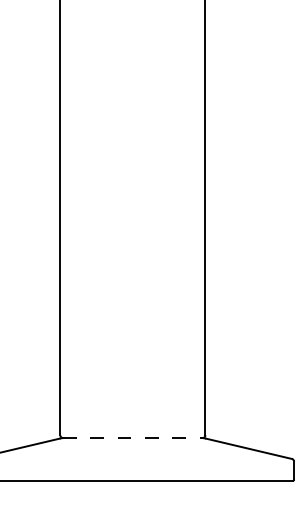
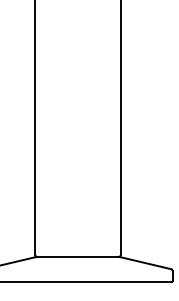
line: (133, 437) -> (78, 256), dashed -> solid

